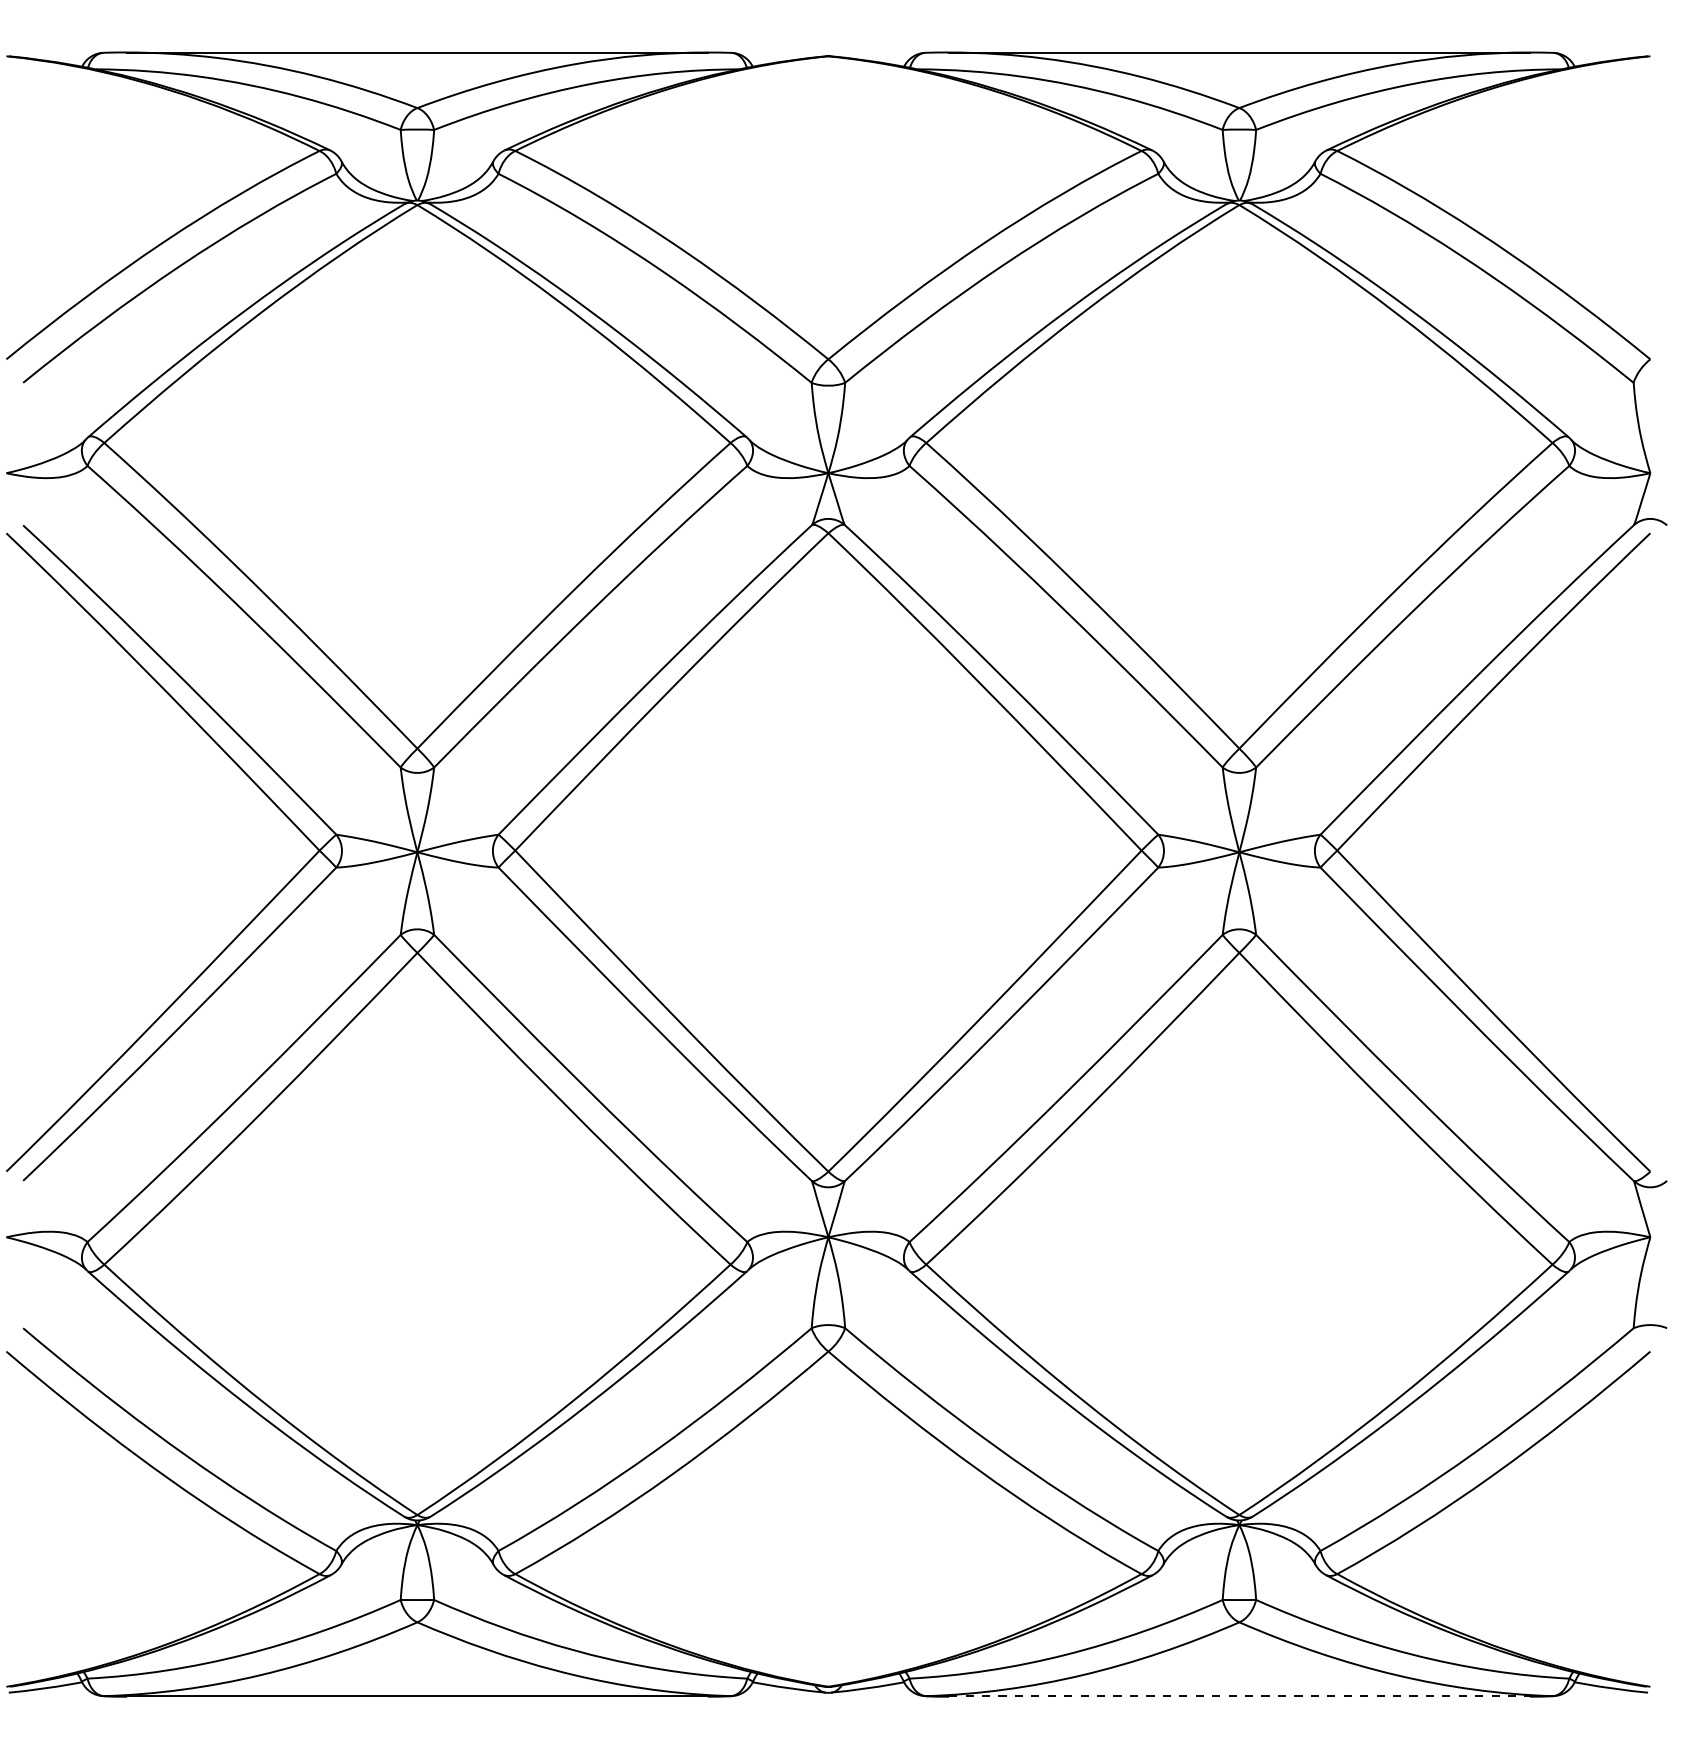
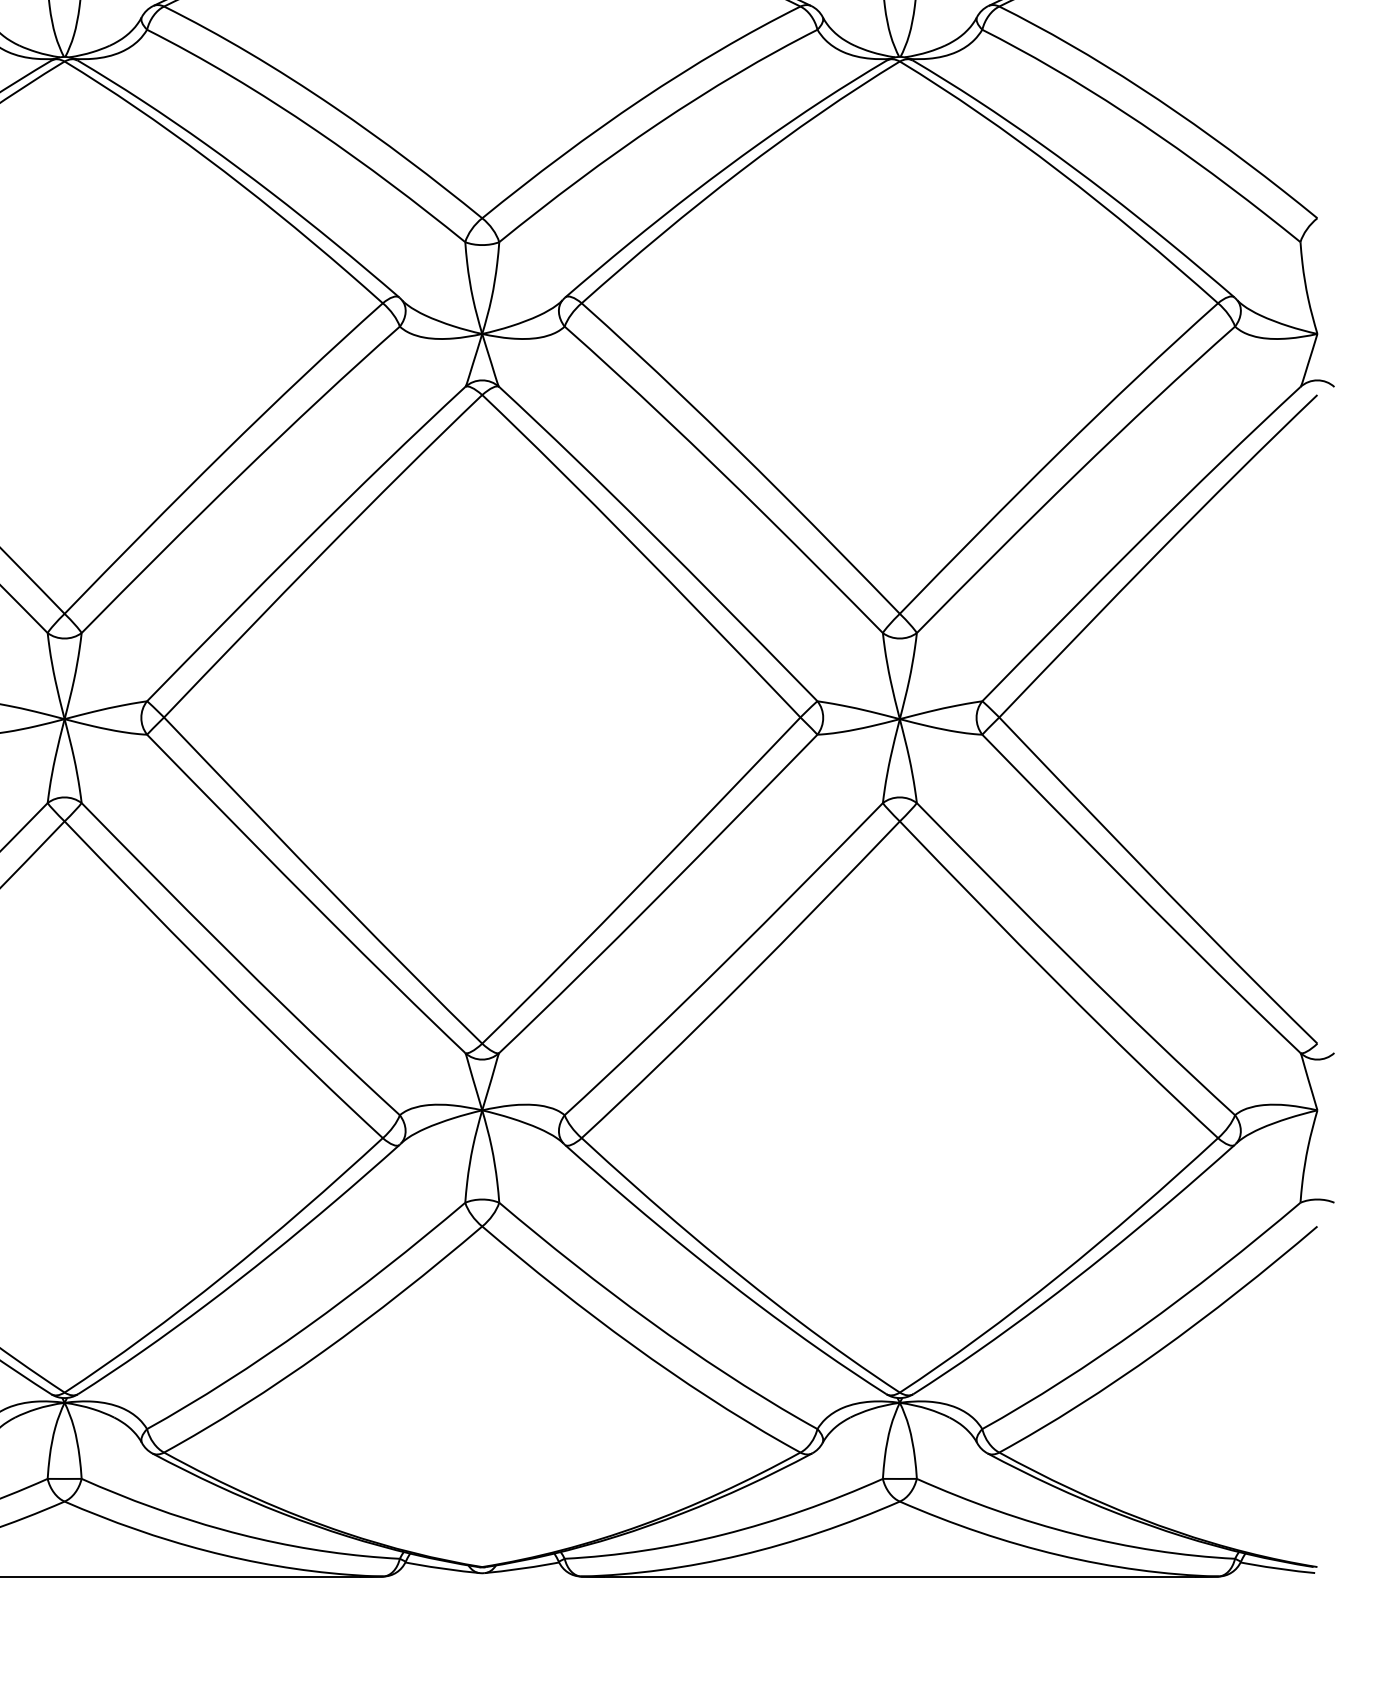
line: (1239, 1696) -> (899, 1576), dashed -> solid

